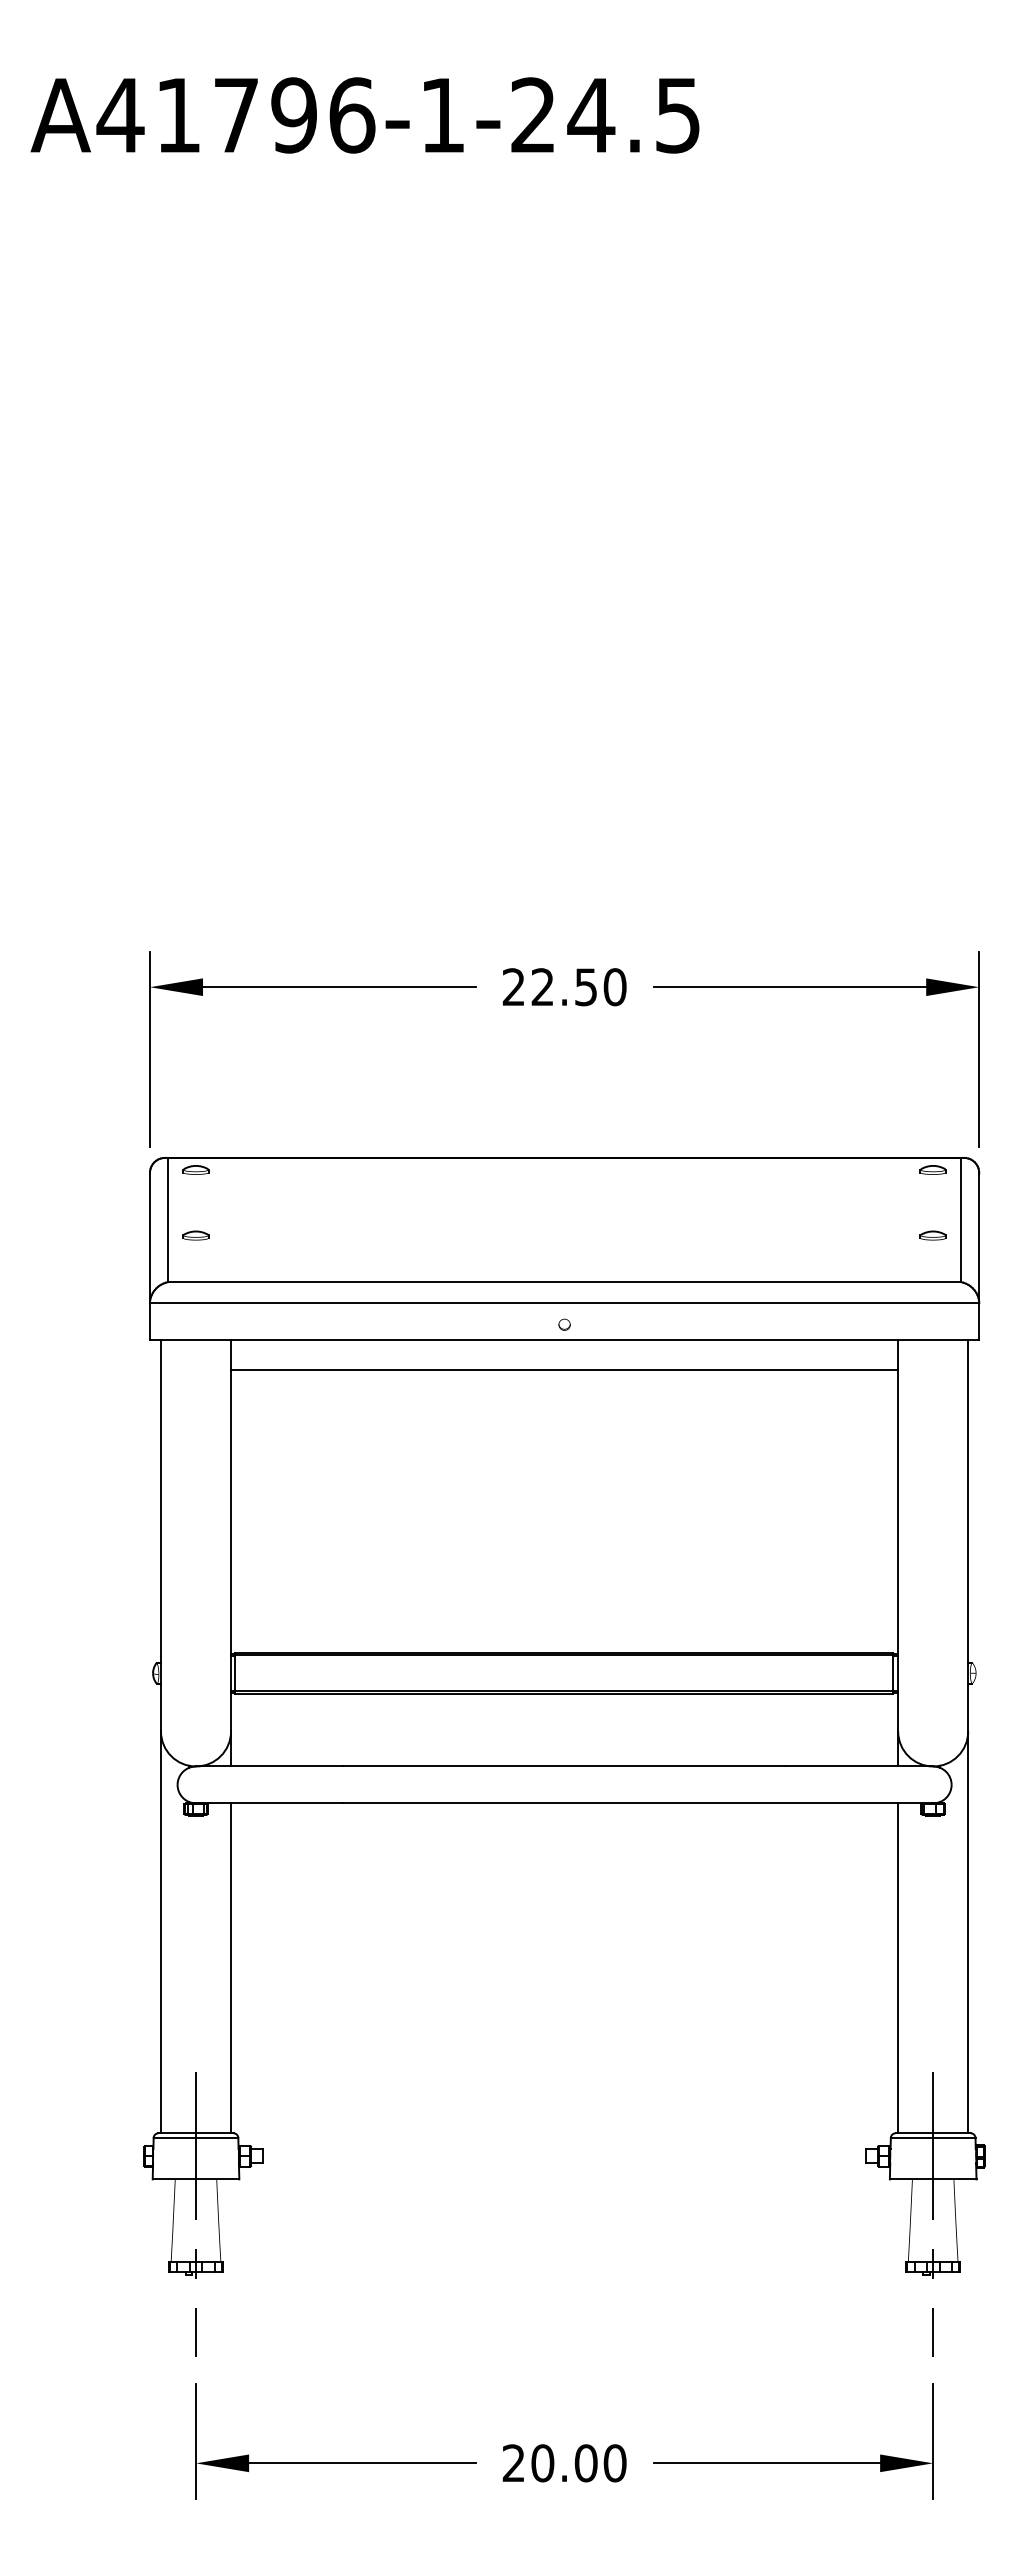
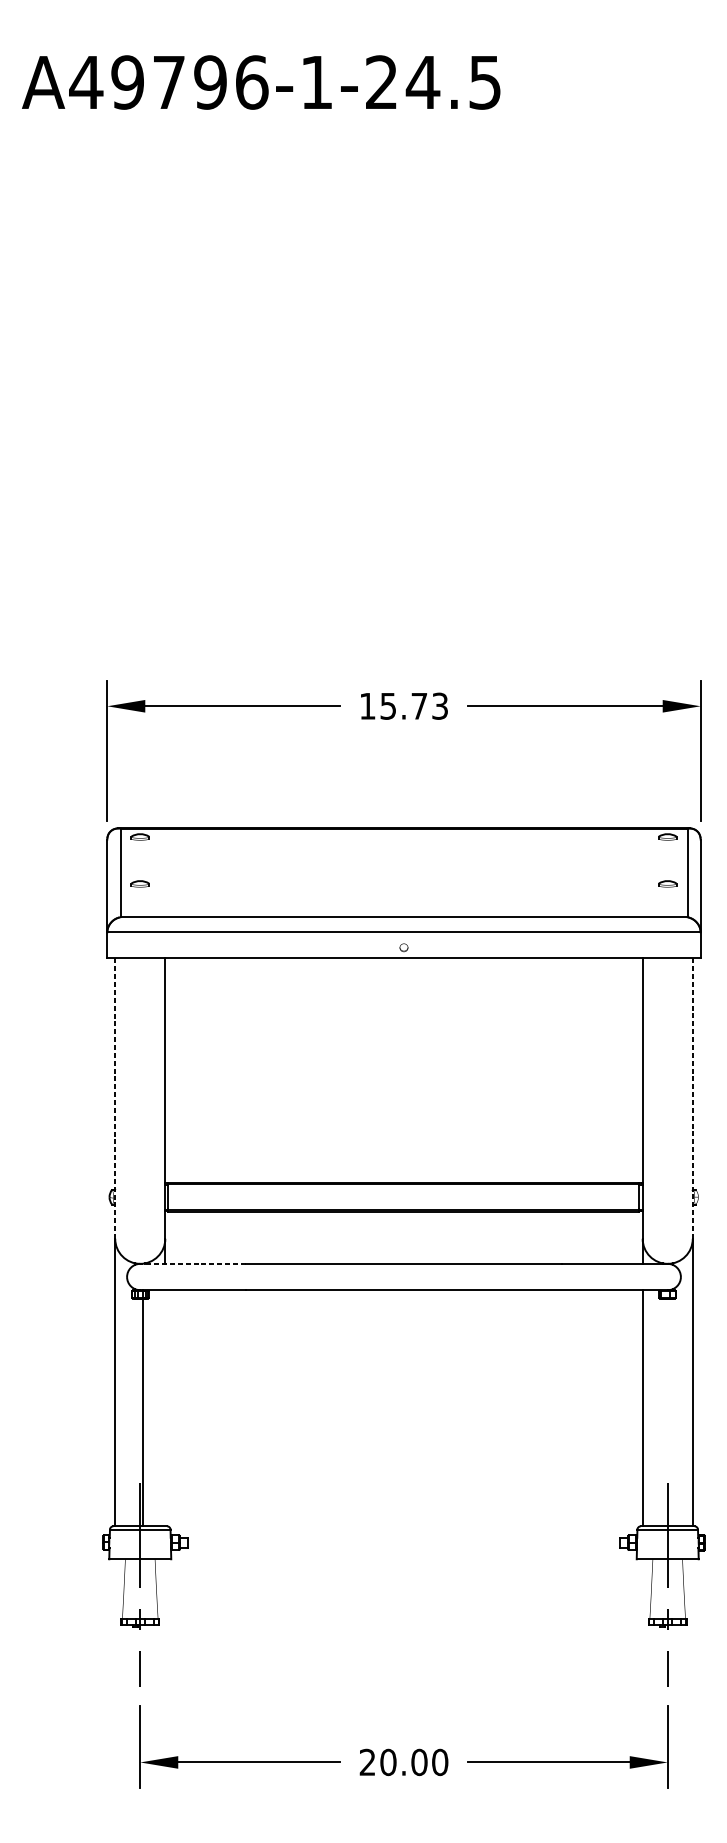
text: (178, 115) -> (127, 82), A41796-1-24.5 -> A49796-1-24.5
text: (564, 987) -> (403, 706), 22.50 -> 15.73
line: (564, 1369) -> (403, 979), removed
line: (161, 1535) -> (115, 1098), solid -> dashed
line: (968, 1535) -> (692, 1098), solid -> dashed
line: (269, 1766) -> (192, 1263), solid -> dashed
line: (231, 1968) -> (143, 1408), moved

